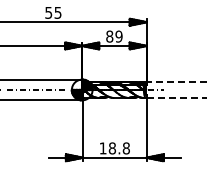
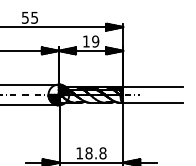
text: (109, 36) -> (86, 41), 89 -> 19
line: (176, 82) -> (153, 87), dashed -> solid
line: (177, 97) -> (154, 102), dashed -> solid

